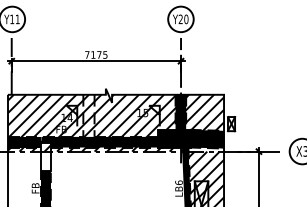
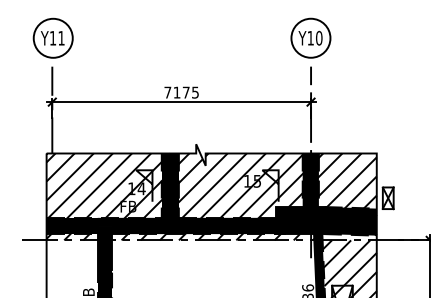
text: (180, 18) -> (310, 36), Y20 -> Y10
fill: (88, 115) -> (169, 185), added
fill: (45, 156) -> (103, 247), added

